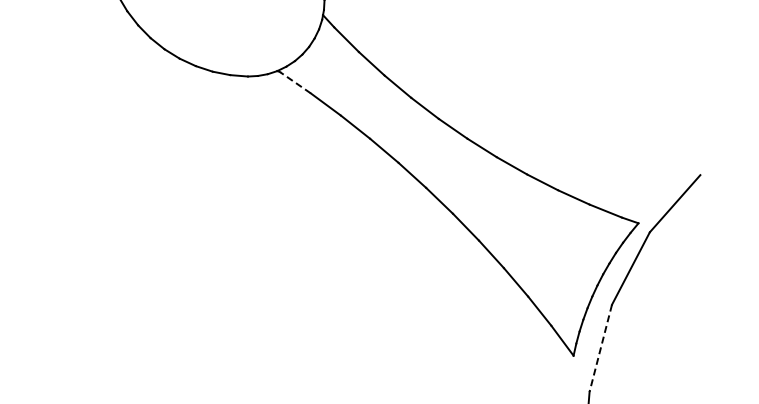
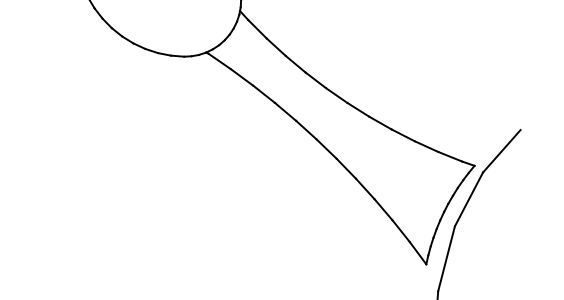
line: (295, 82) -> (219, 61), dashed -> solid
line: (600, 348) -> (446, 258), dashed -> solid

